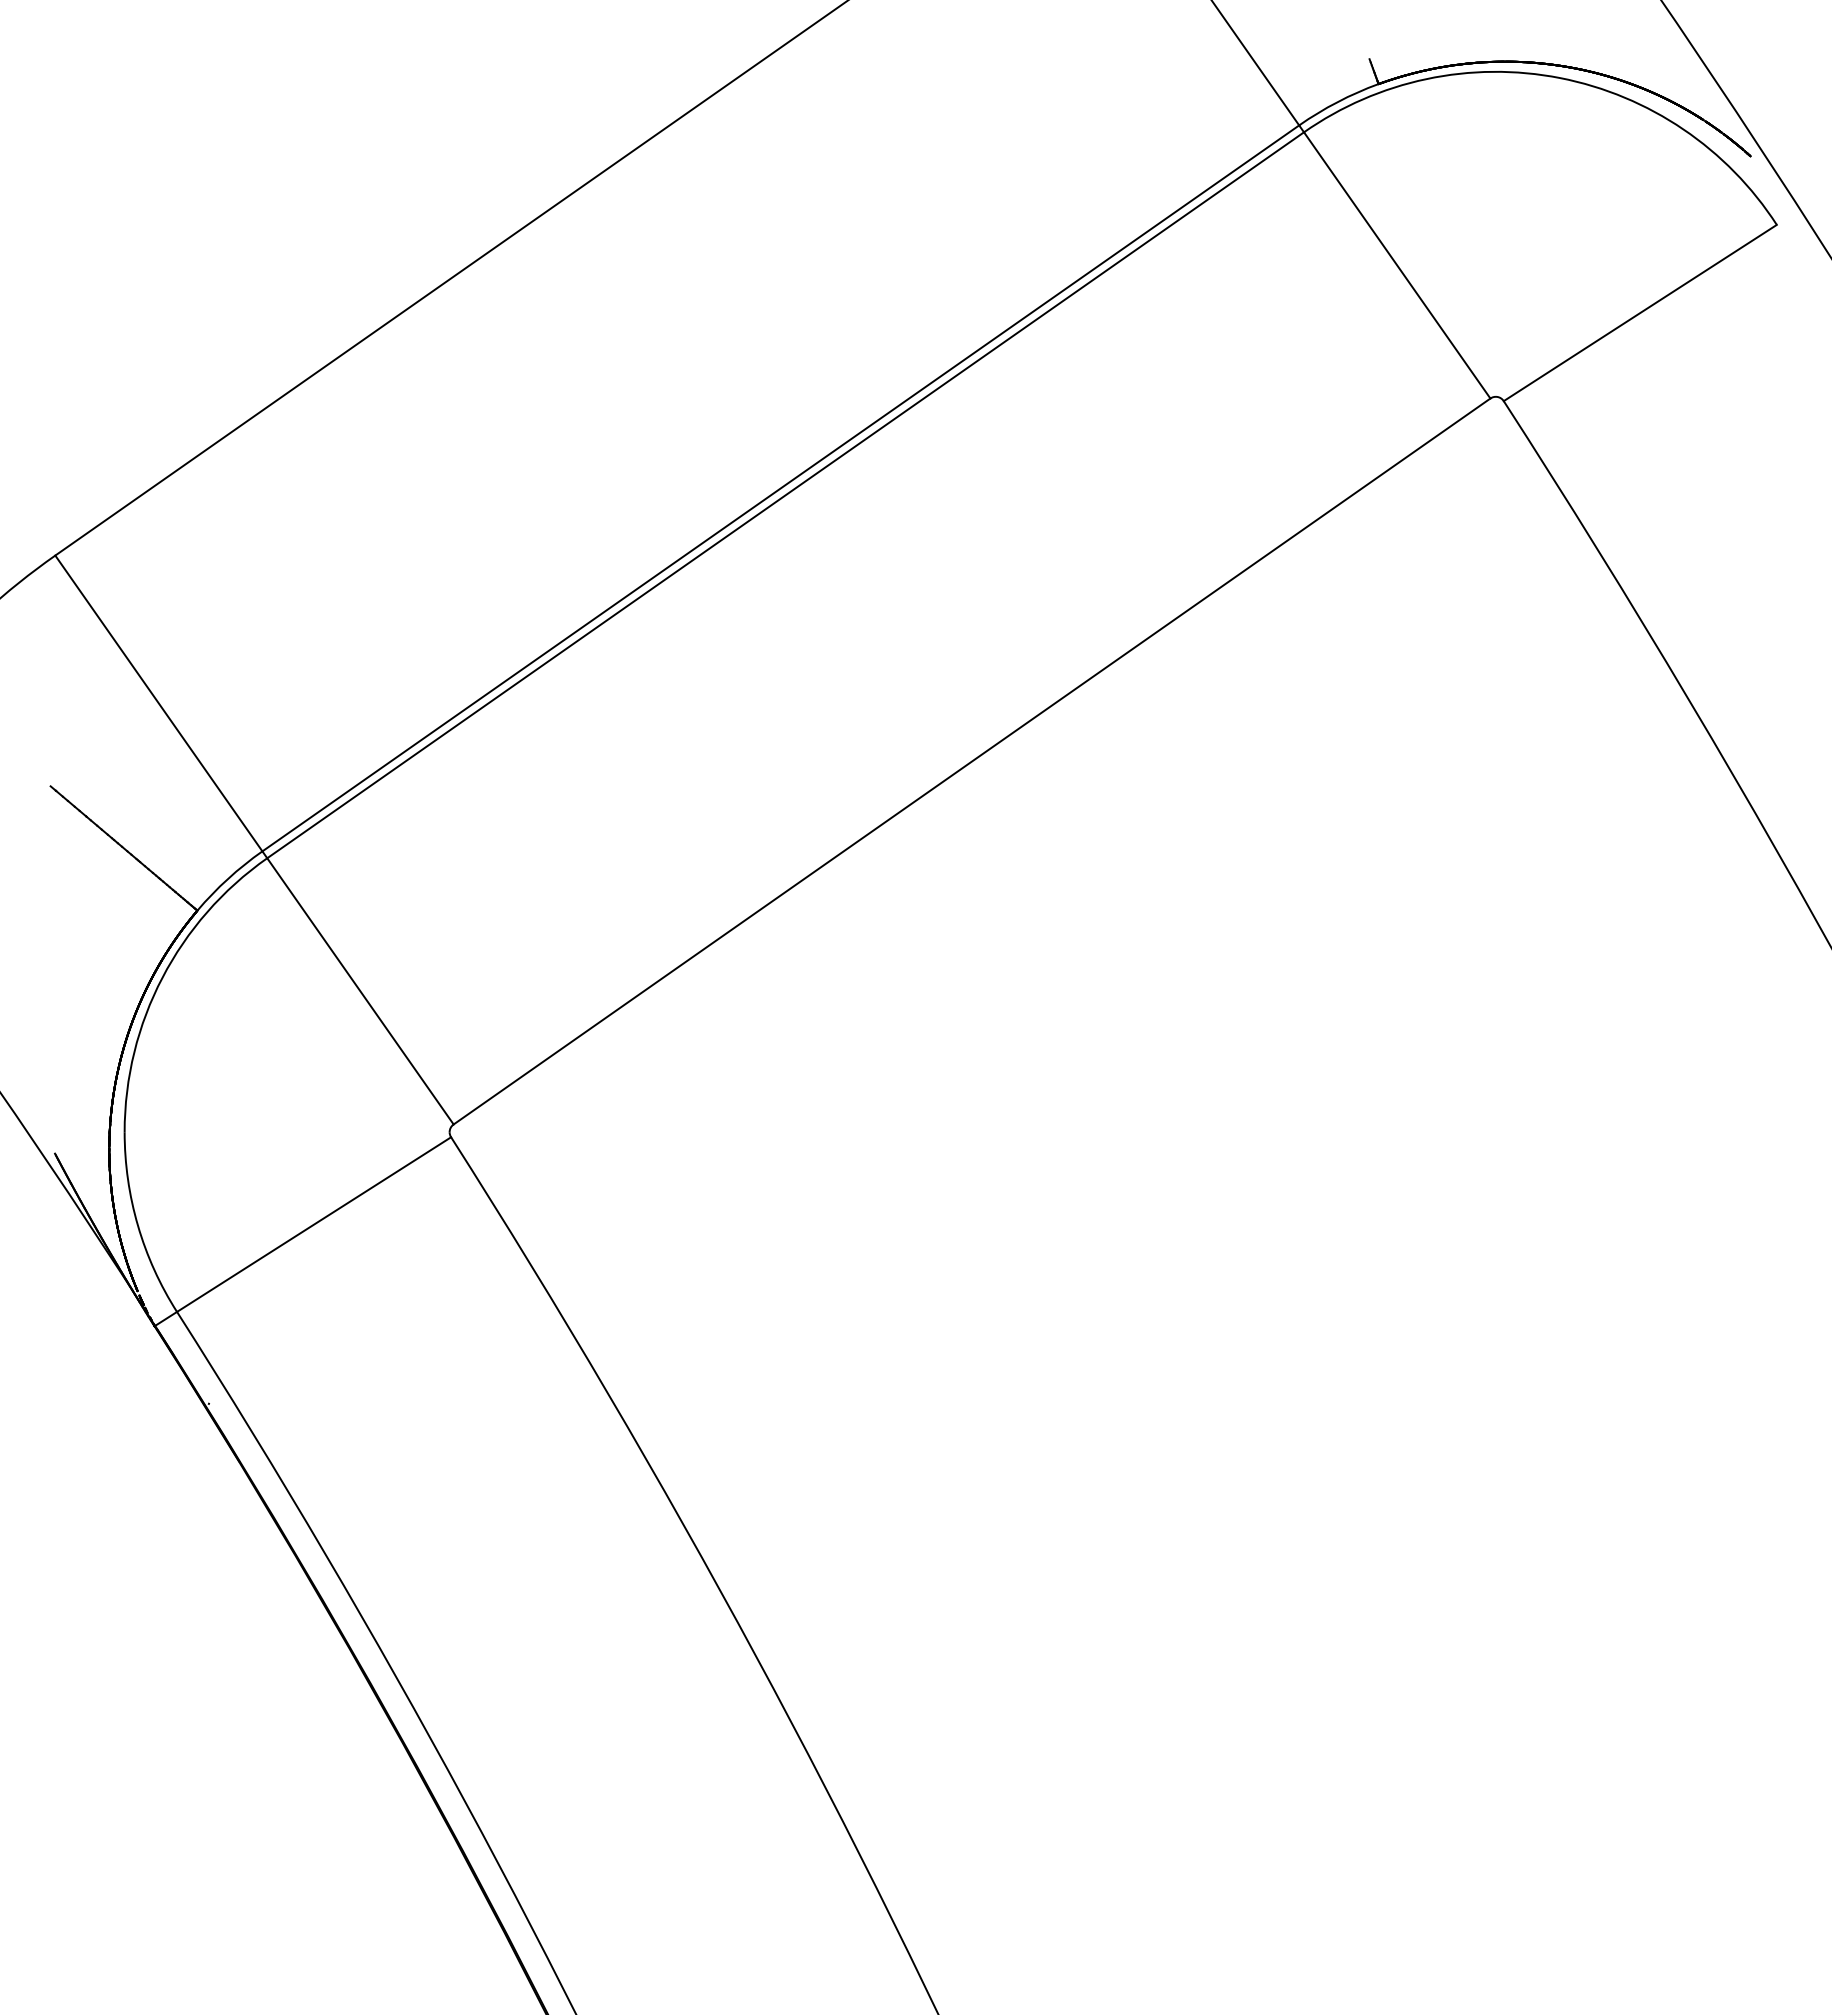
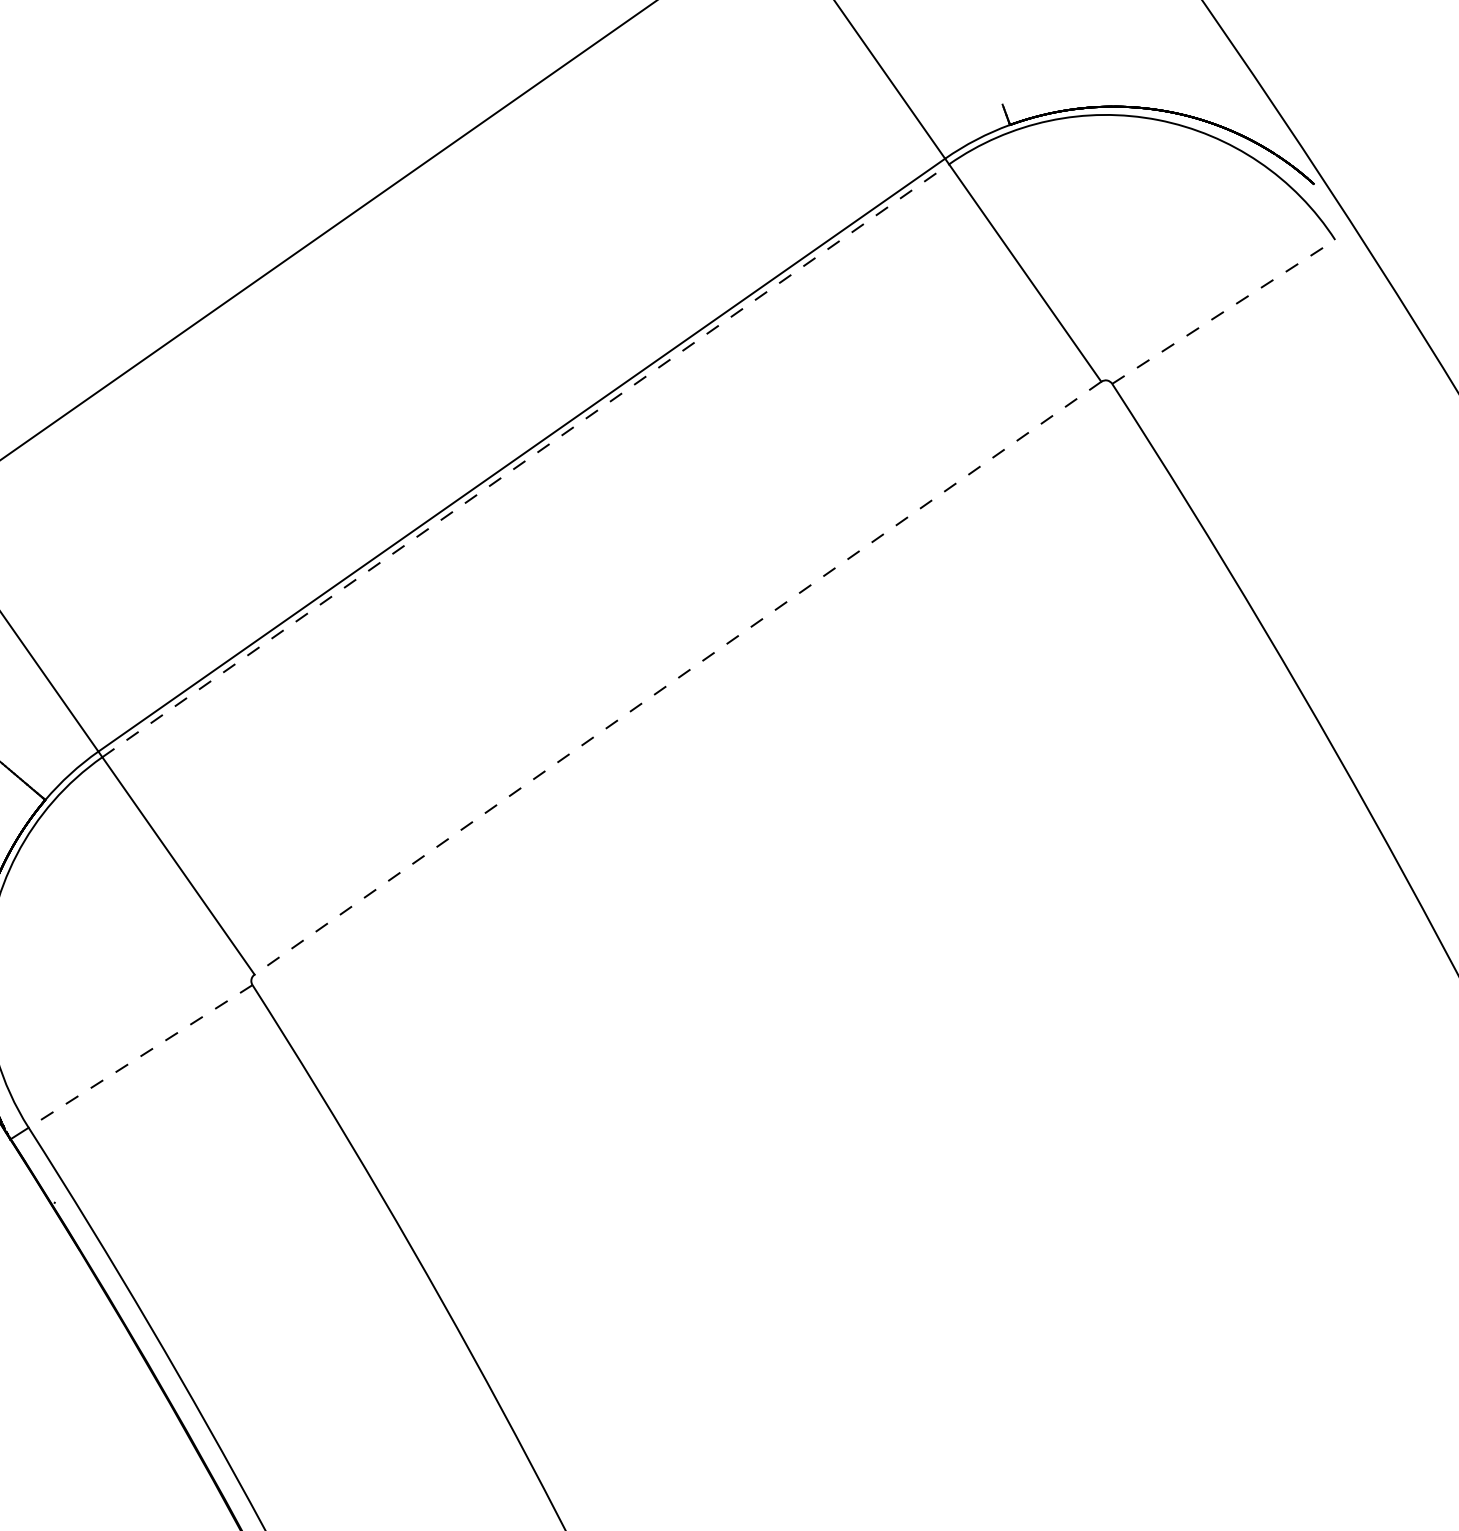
line: (1640, 312) -> (1223, 311), solid -> dashed
line: (785, 495) -> (525, 460), solid -> dashed
line: (972, 761) -> (678, 678), solid -> dashed
line: (313, 1224) -> (140, 1056), solid -> dashed

